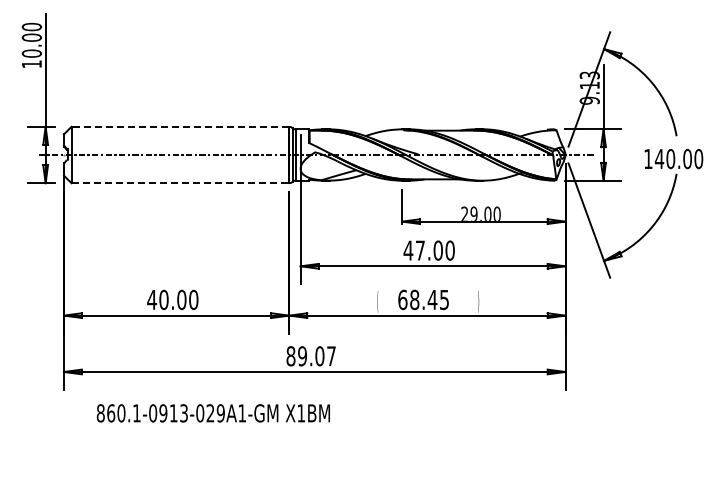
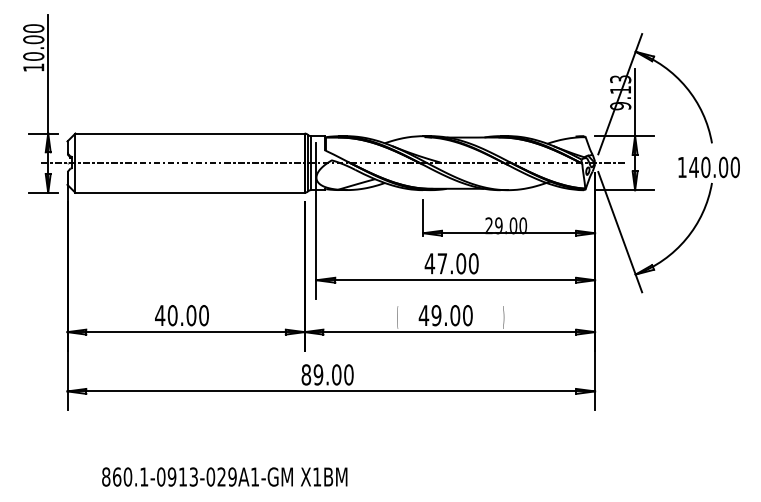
line: (180, 126) -> (190, 133), dashed -> solid
line: (180, 183) -> (190, 193), dashed -> solid
text: (423, 299) -> (445, 315), 68.45 -> 49.00
text: (331, 356) -> (348, 375), 89.07 -> 89.00
text: (212, 413) -> (223, 477), moved

